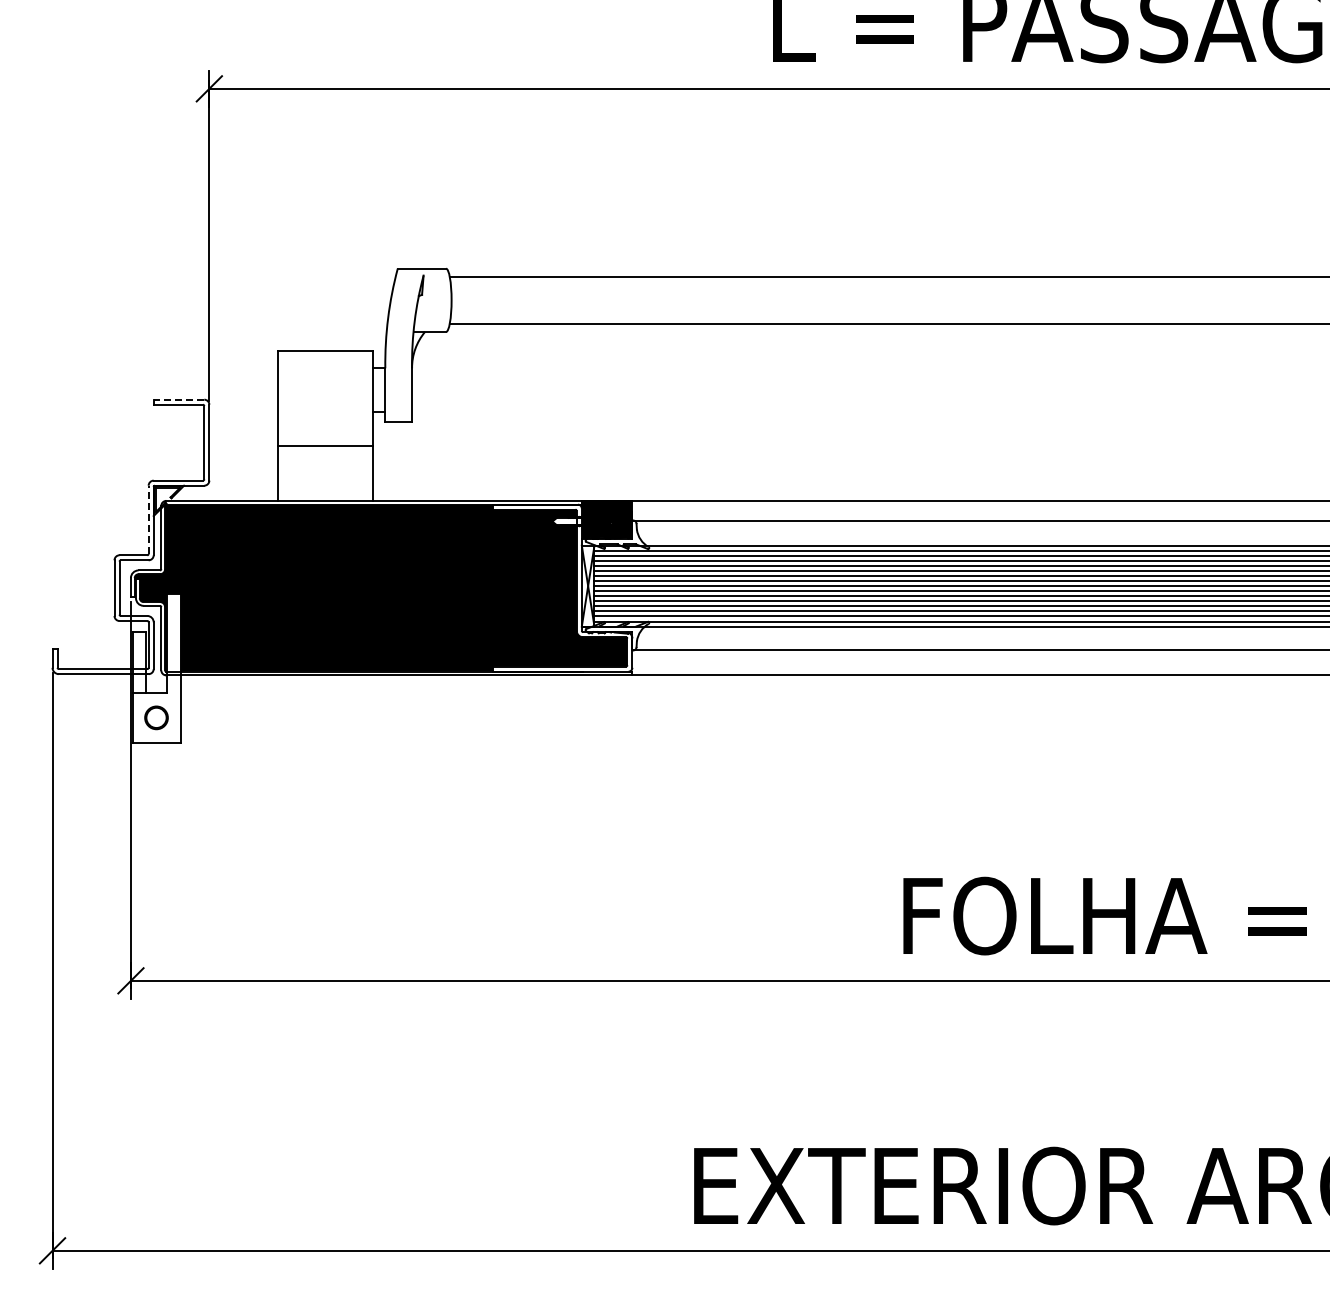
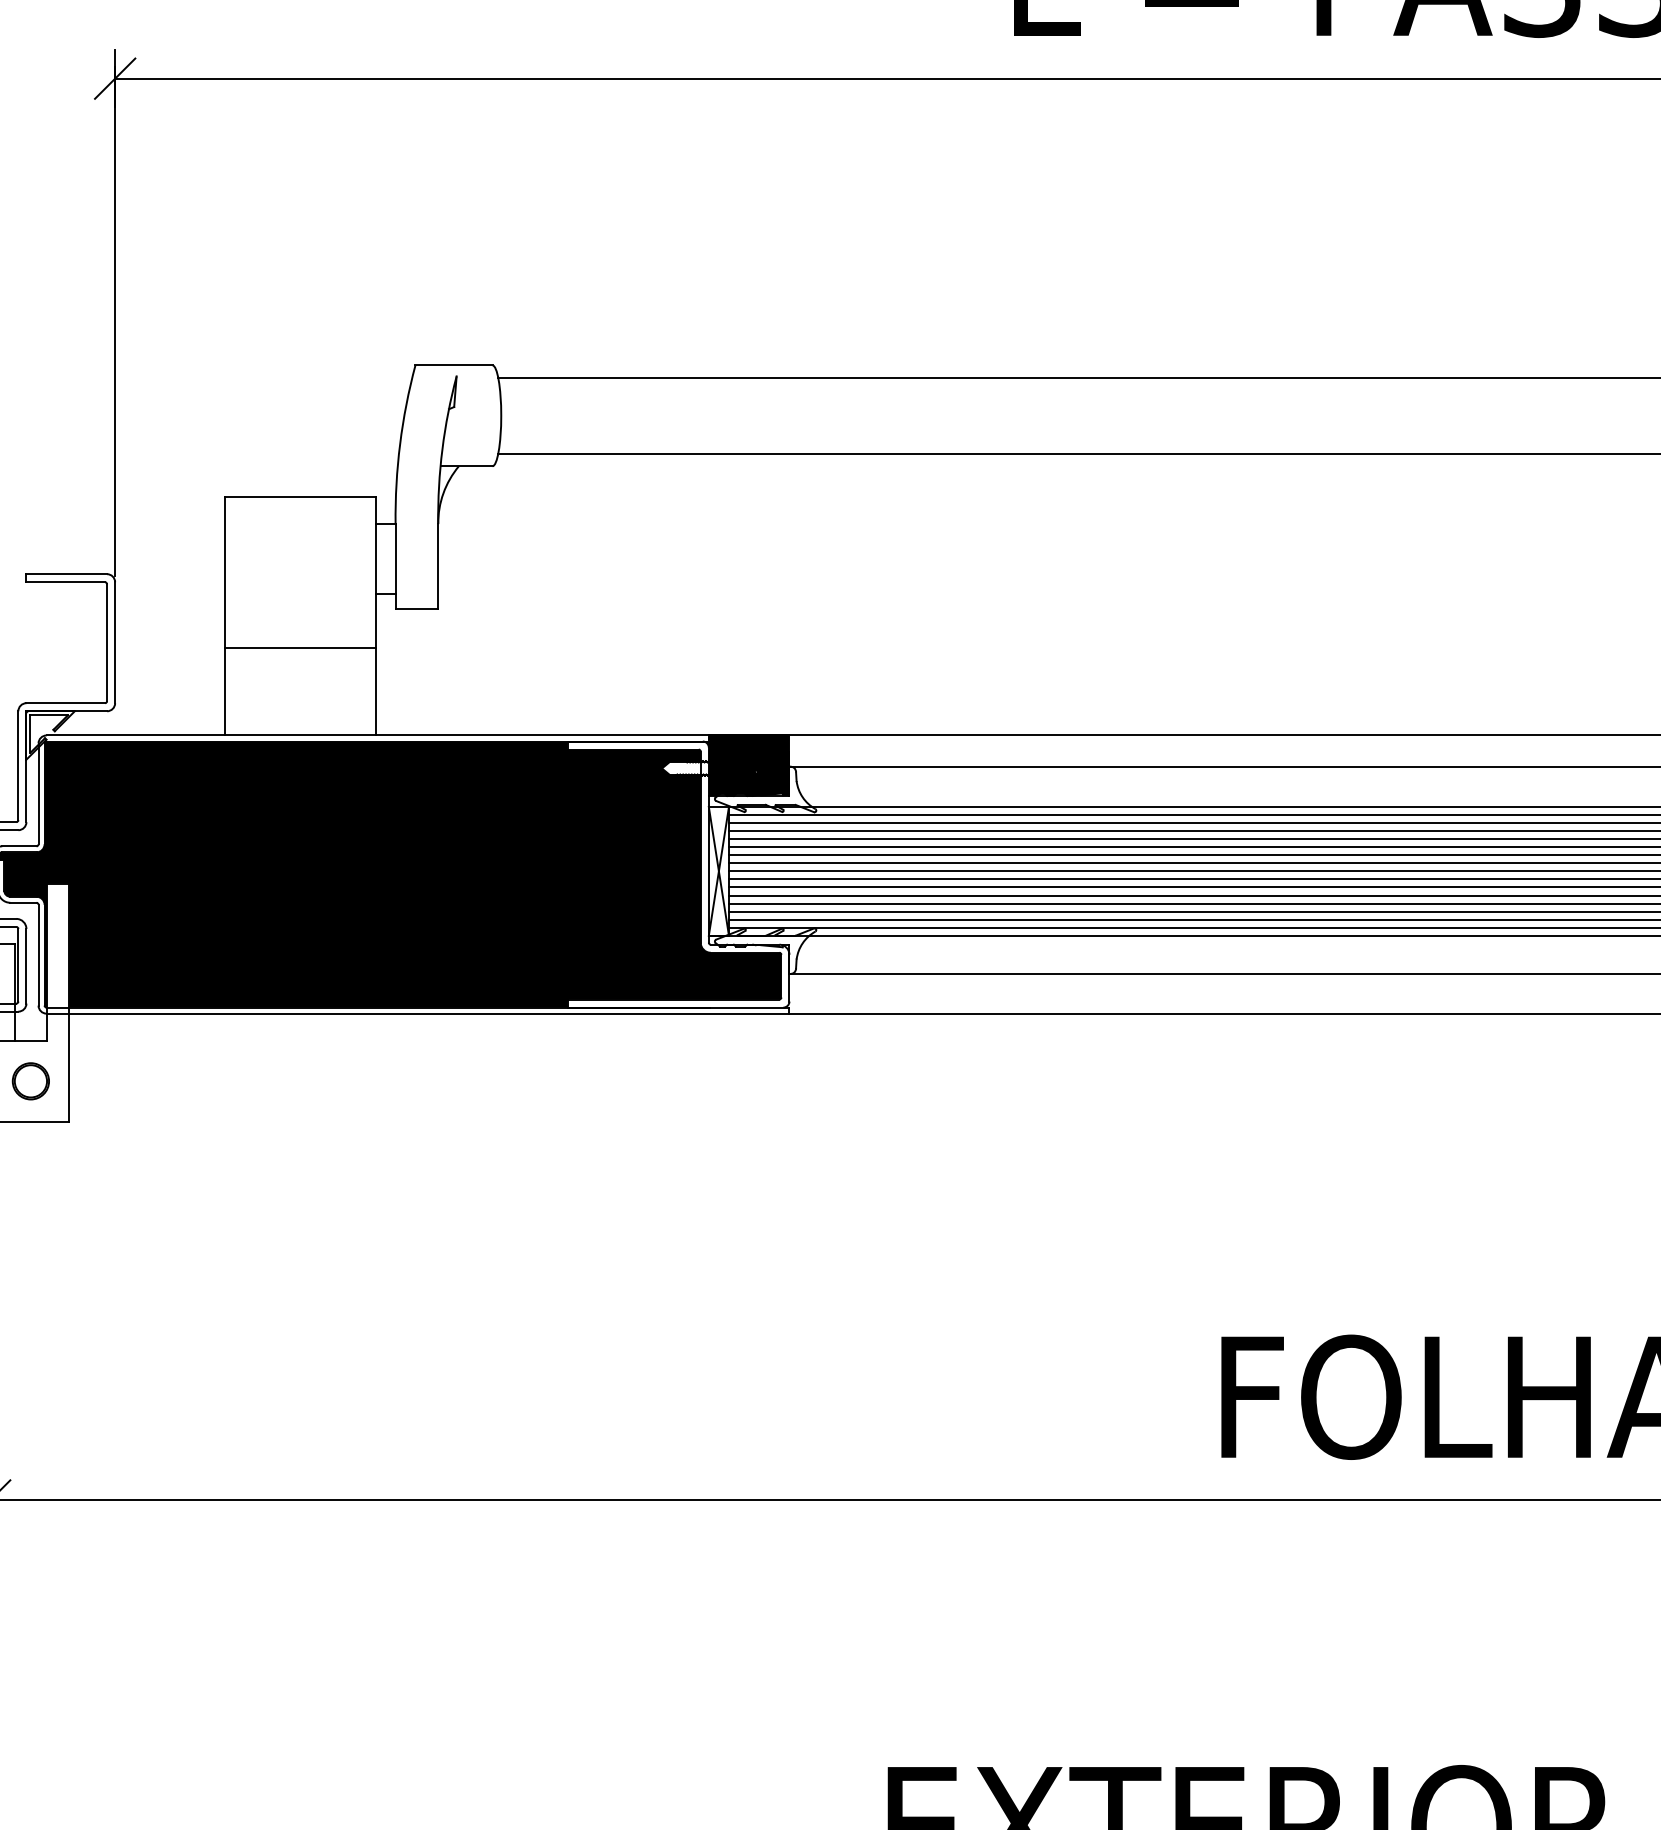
line: (178, 399) -> (65, 573), dashed -> solid
line: (148, 519) -> (18, 765), dashed -> solid

